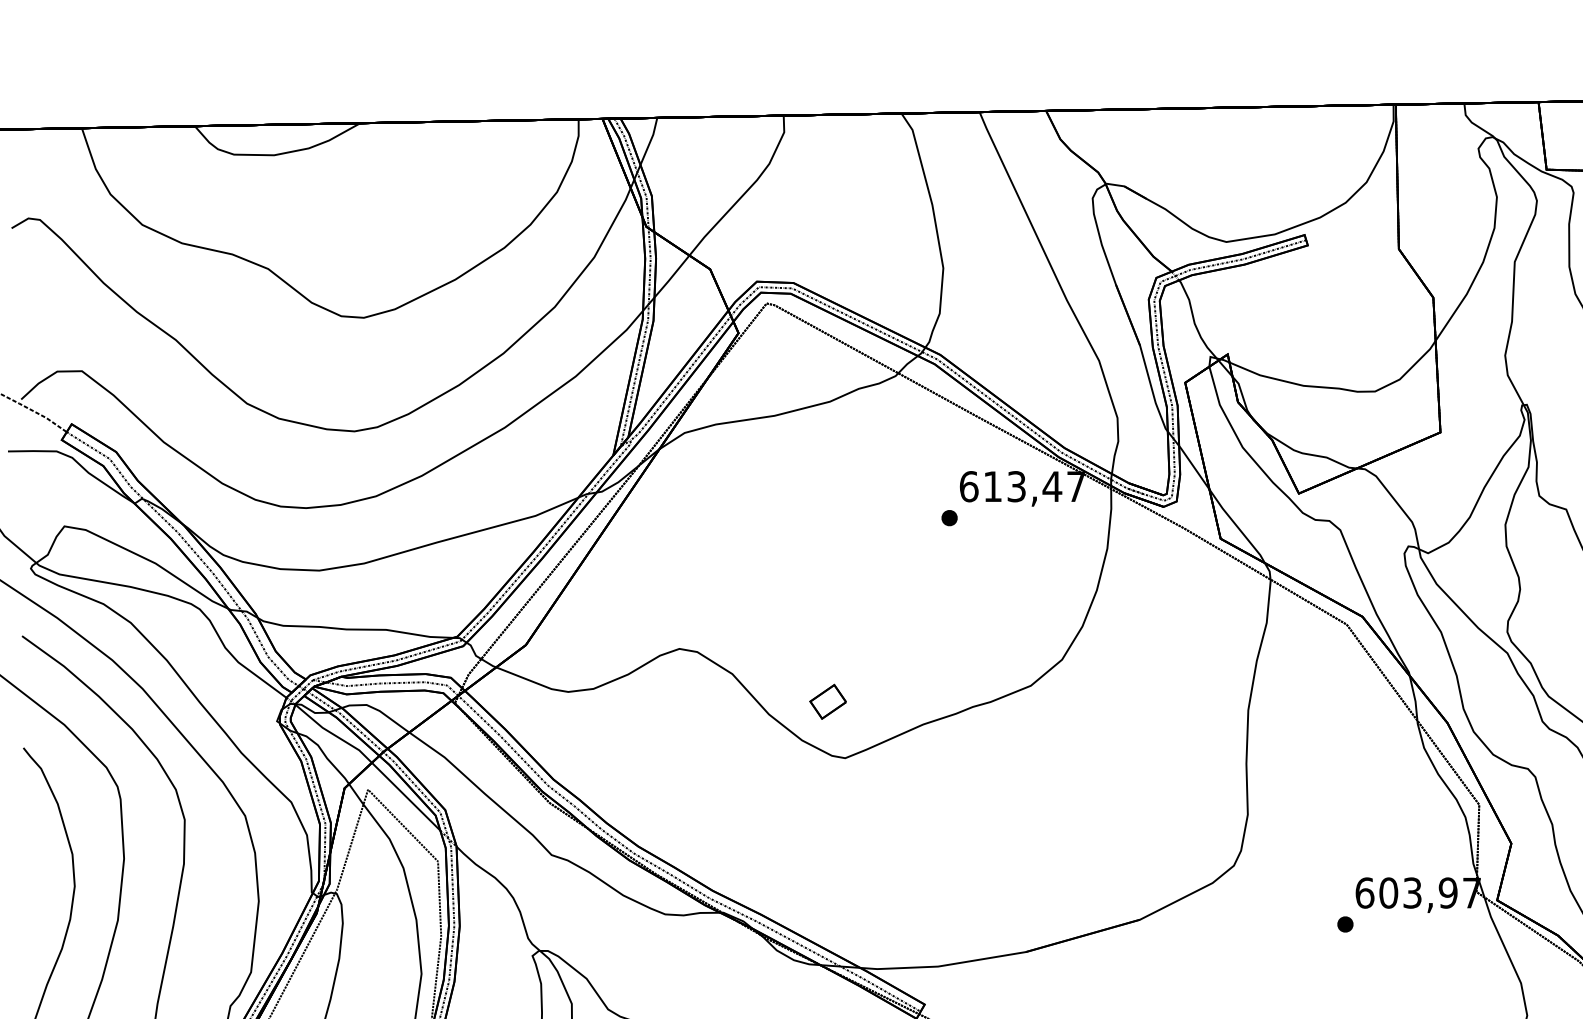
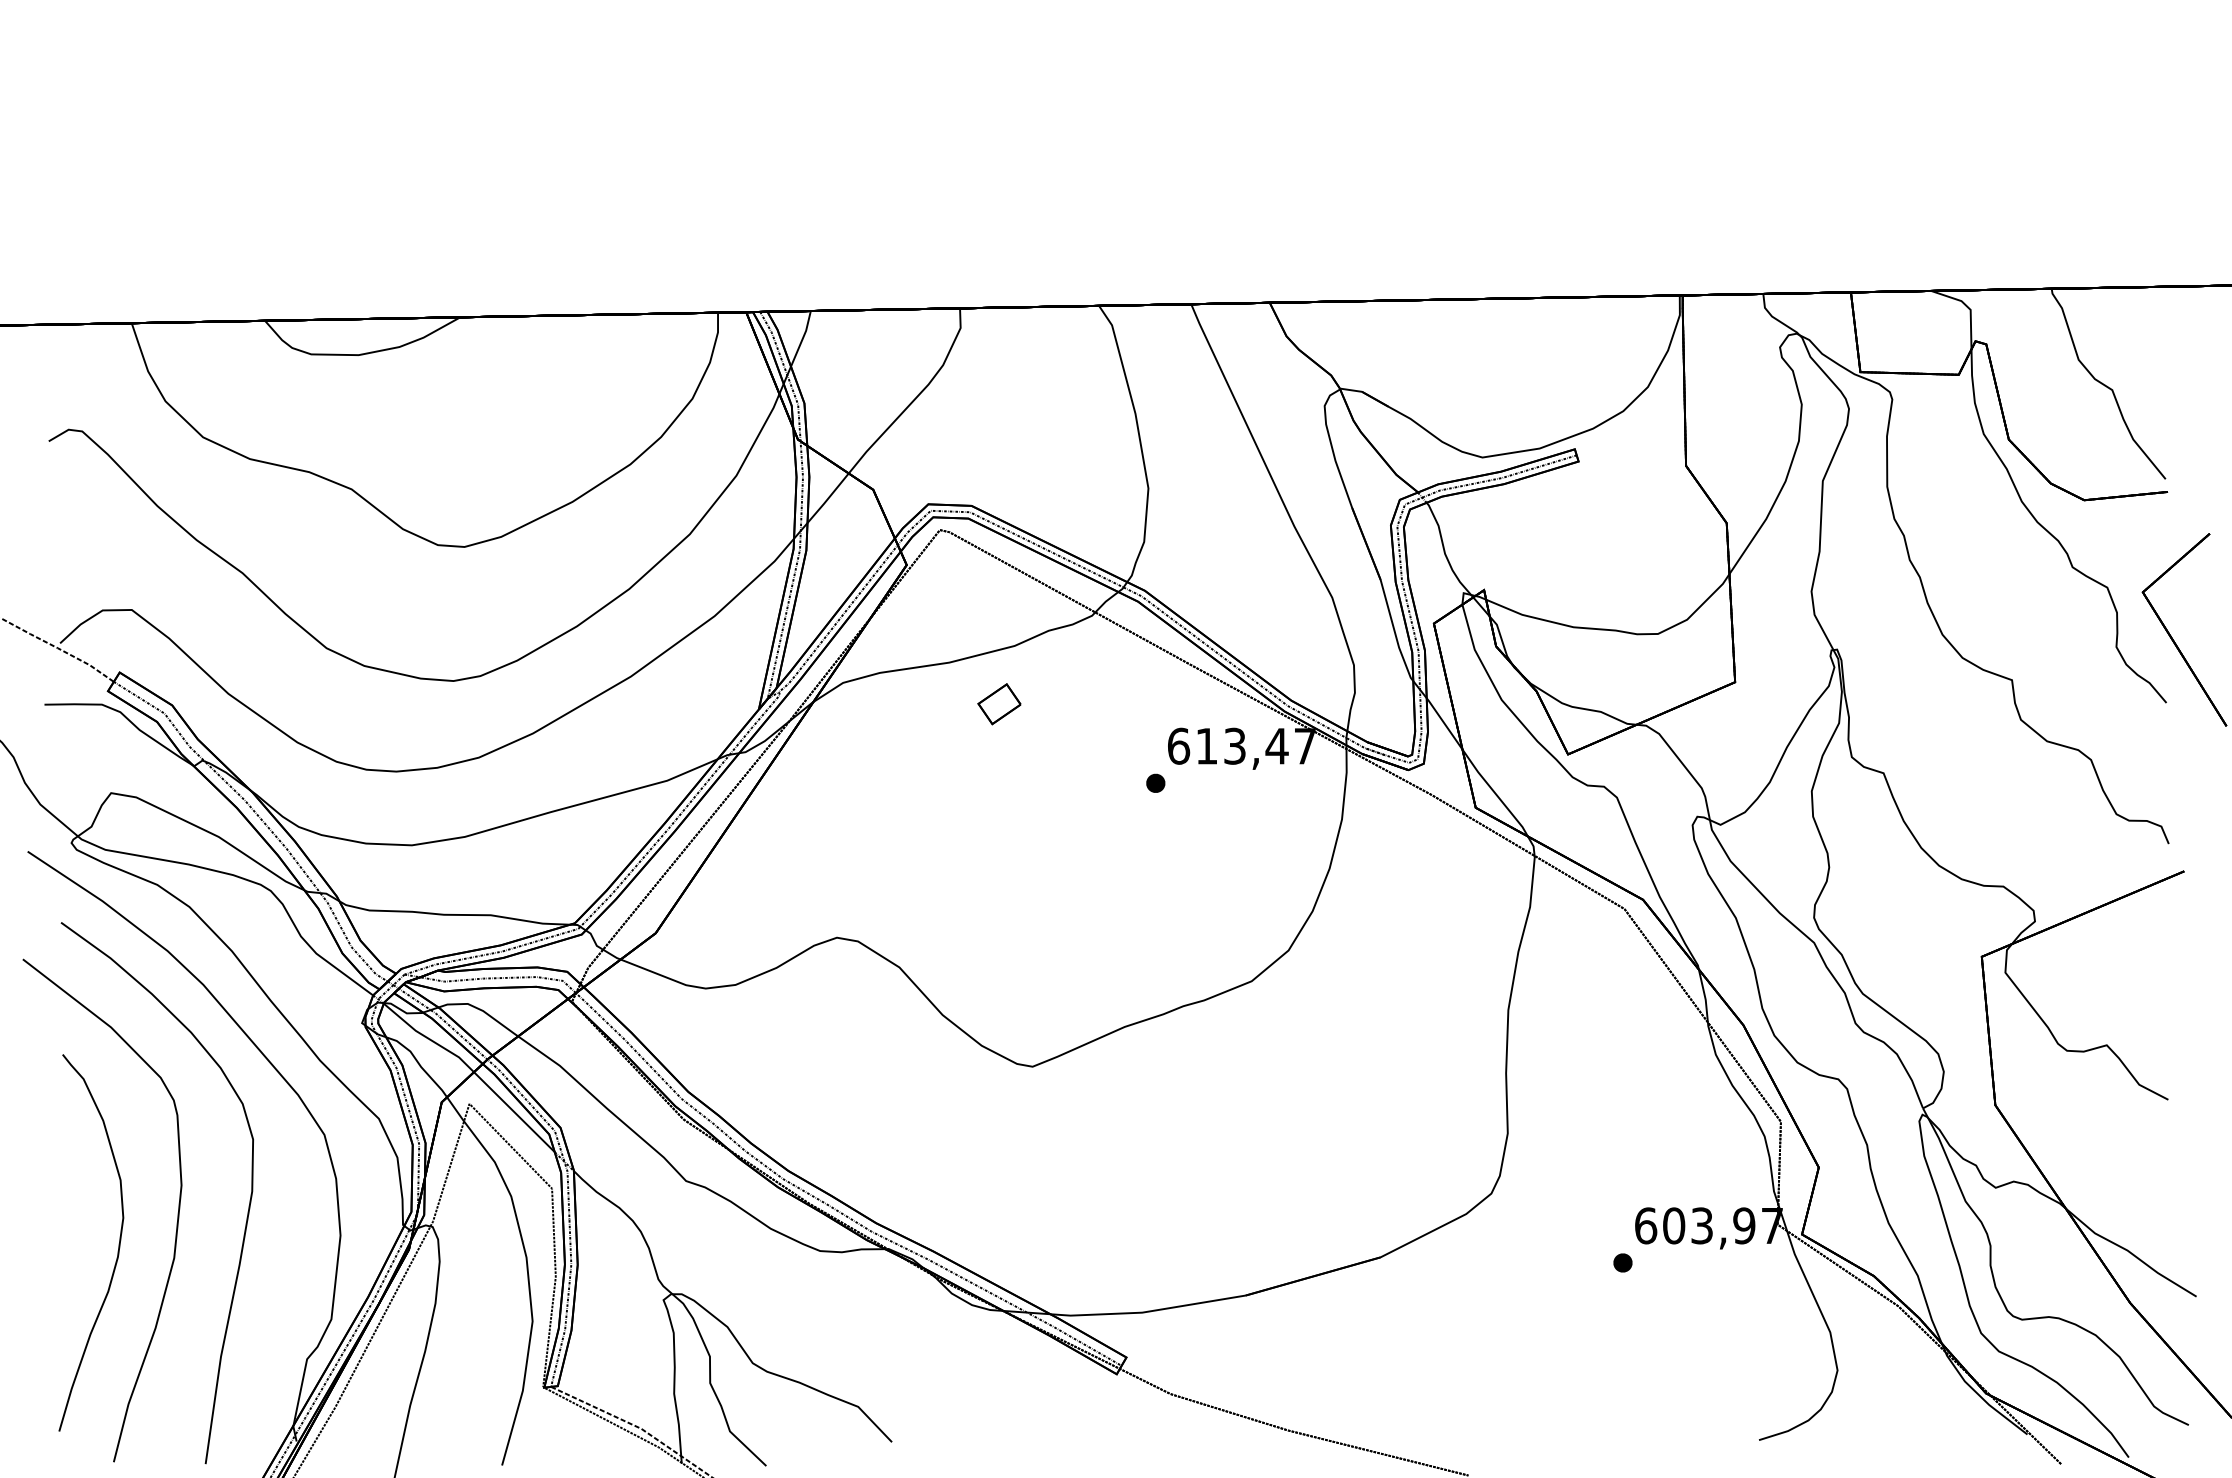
part: (828, 702) -> (999, 704), moved

